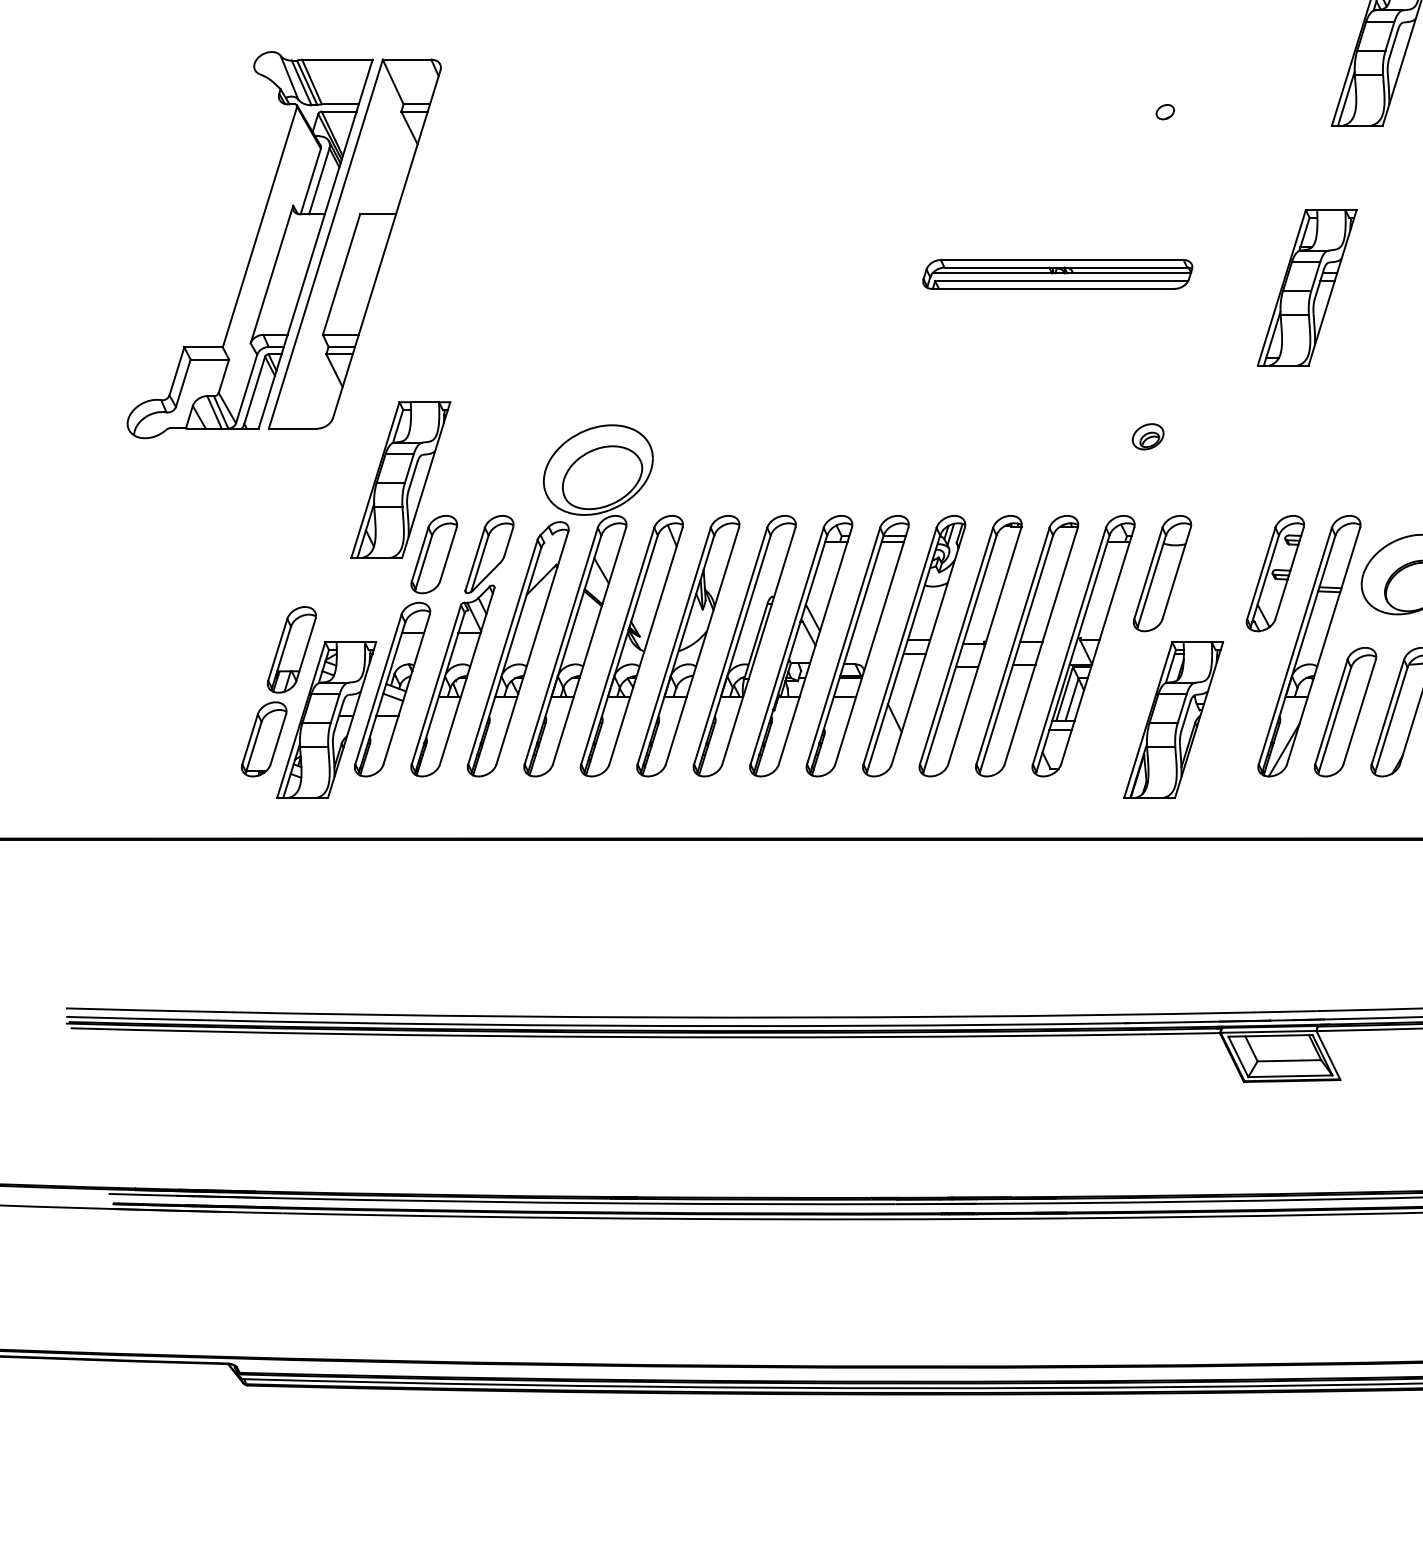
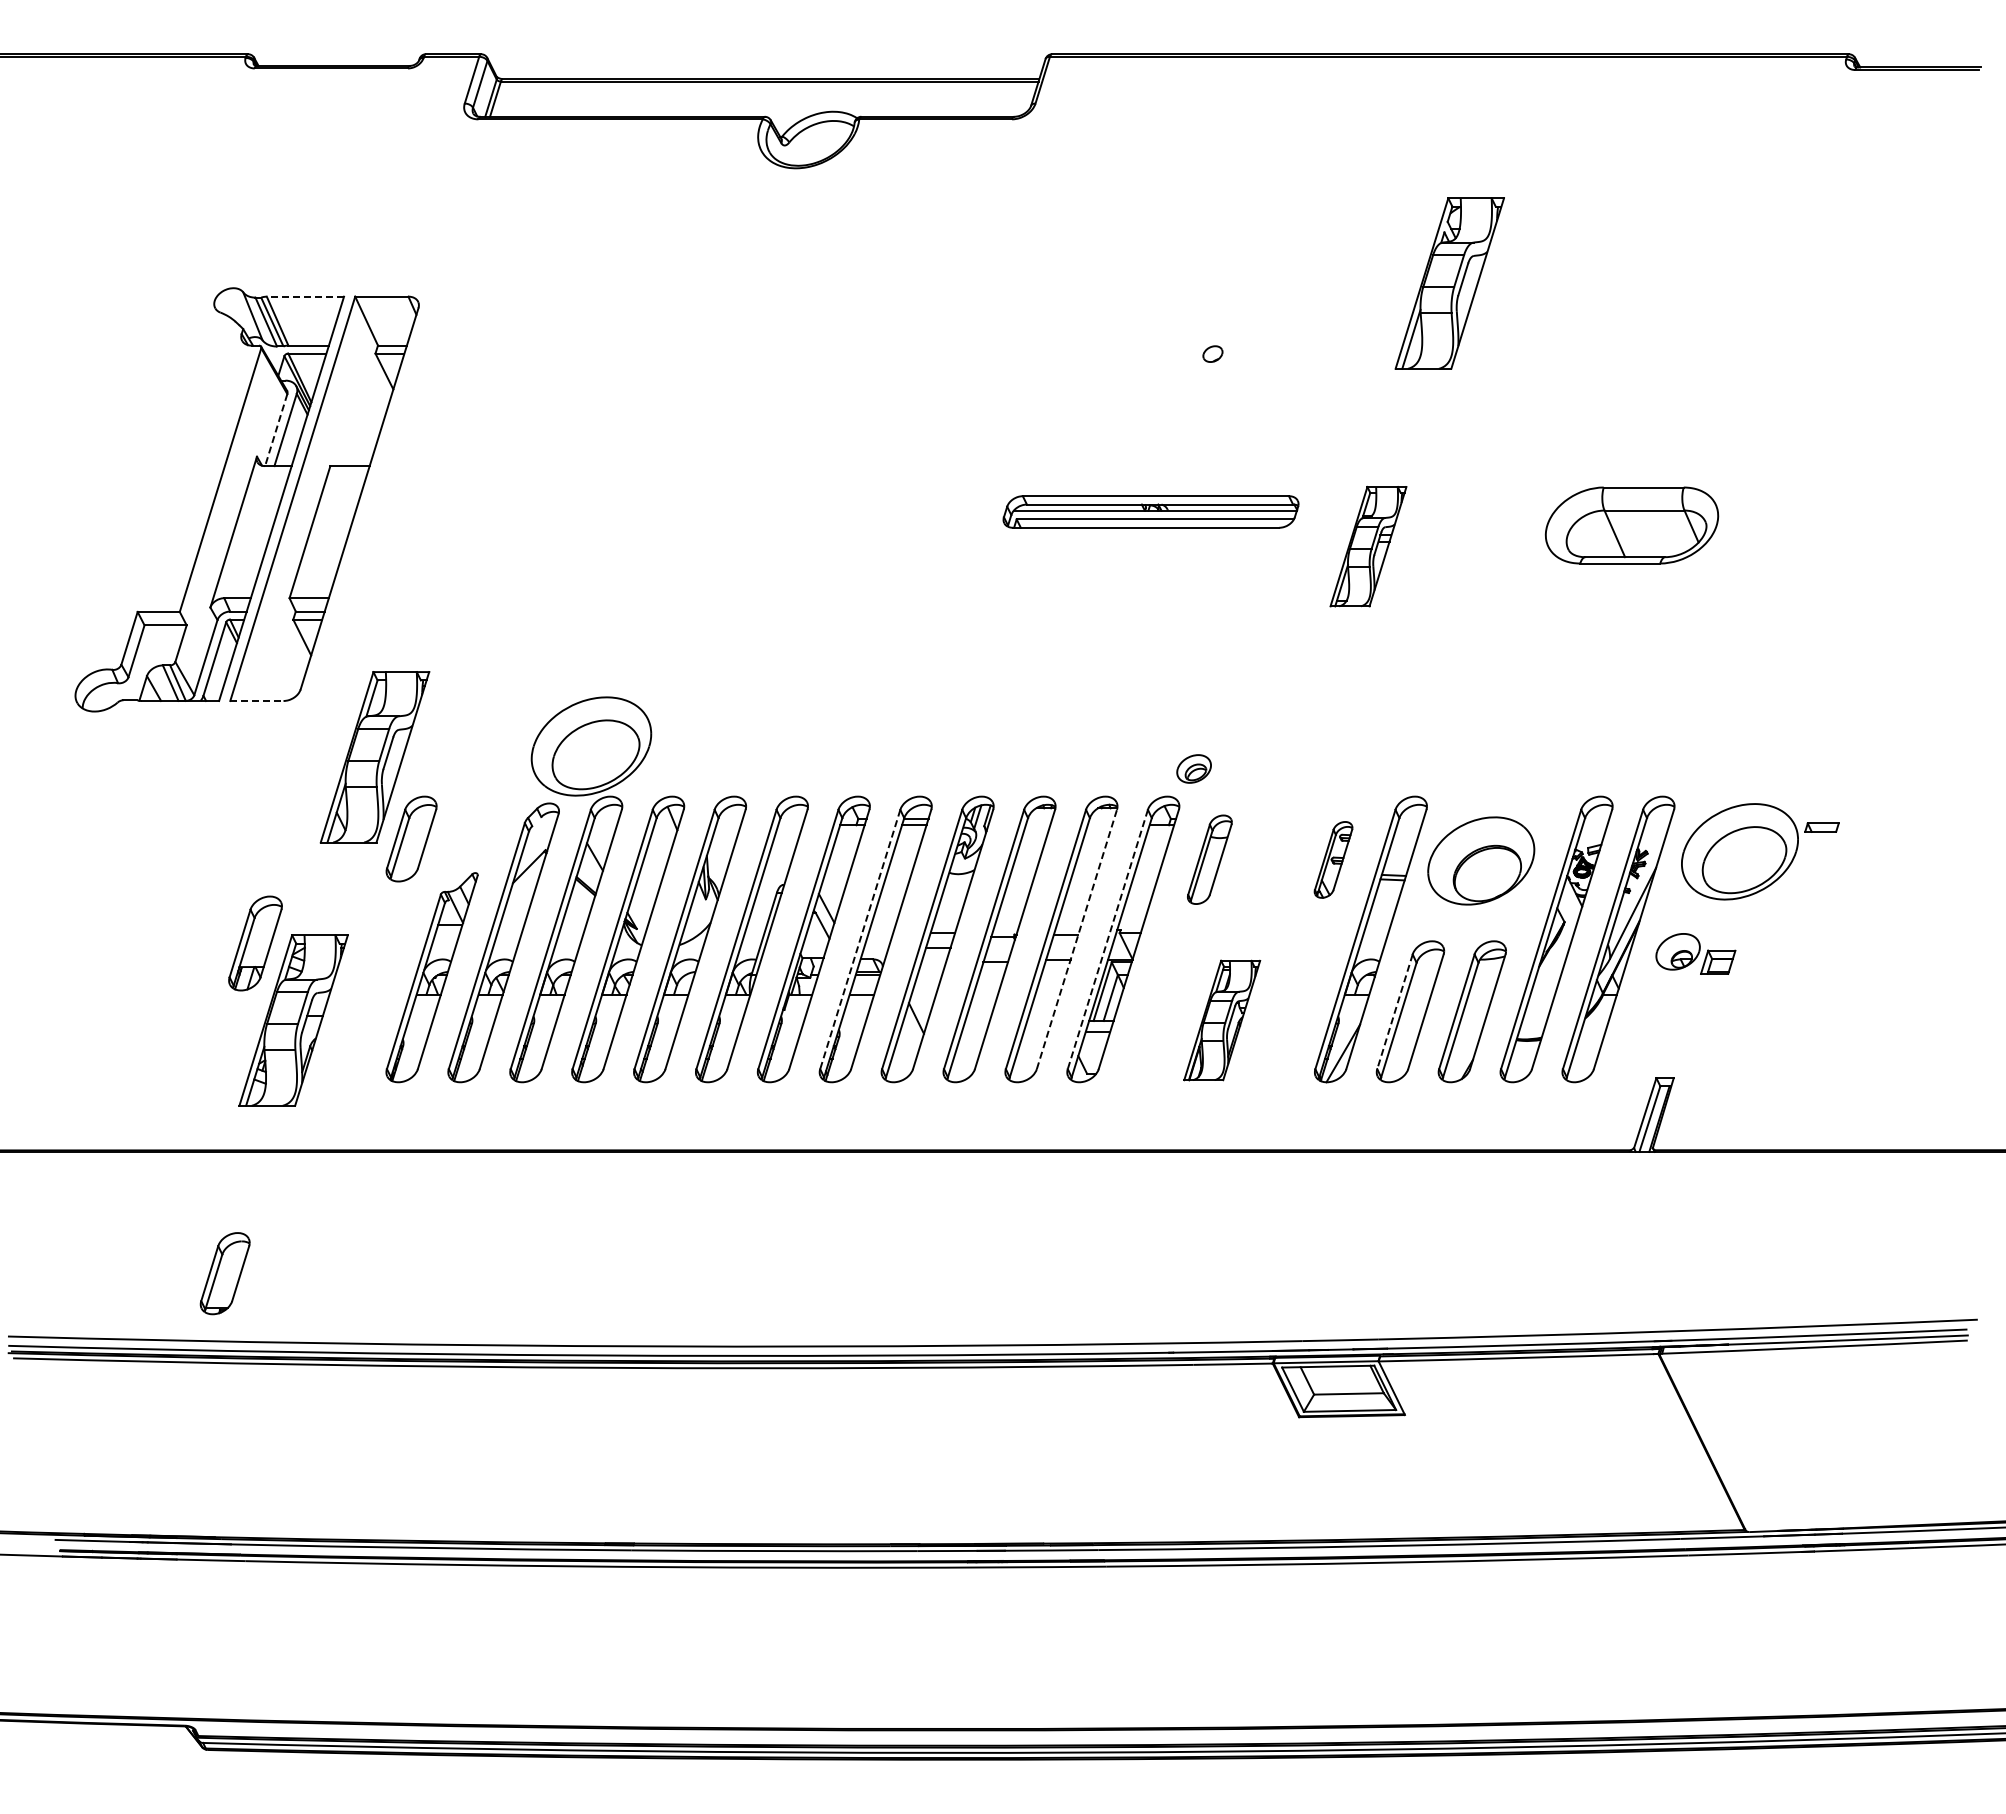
line: (337, 59) -> (305, 296), solid -> dashed
line: (311, 181) -> (276, 430), solid -> dashed
part: (1057, 273) -> (1150, 511), moved
part: (1307, 287) -> (1368, 546), size x0.7
line: (292, 429) -> (256, 701), solid -> dashed
part: (1147, 436) -> (1193, 768), moved
part: (488, 554) -> (471, 838), removed
part: (1162, 573) -> (1209, 859), size x0.7
part: (1275, 573) -> (1333, 859), size x0.6
line: (843, 646) -> (860, 939), solid -> dashed
line: (1040, 646) -> (1076, 939), solid -> dashed
line: (1069, 646) -> (1107, 939), solid -> dashed
part: (392, 689) -> (365, 987), removed
line: (1330, 712) -> (1394, 1012), solid -> dashed
part: (1174, 720) -> (1222, 1020), size x0.7
part: (263, 739) -> (224, 1273), moved

